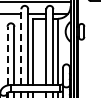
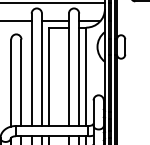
line: (21, 47) -> (31, 70), dashed -> solid
line: (7, 55) -> (11, 82), dashed -> solid

